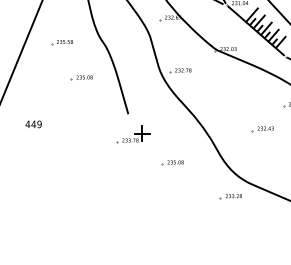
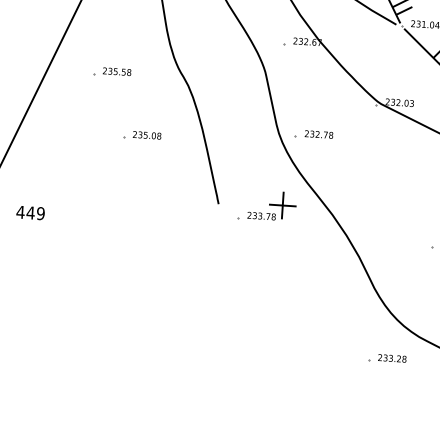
text: (33, 124) -> (30, 213), moved
part: (133, 134) -> (267, 206), moved
part: (172, 162) -> (289, 293), removed

